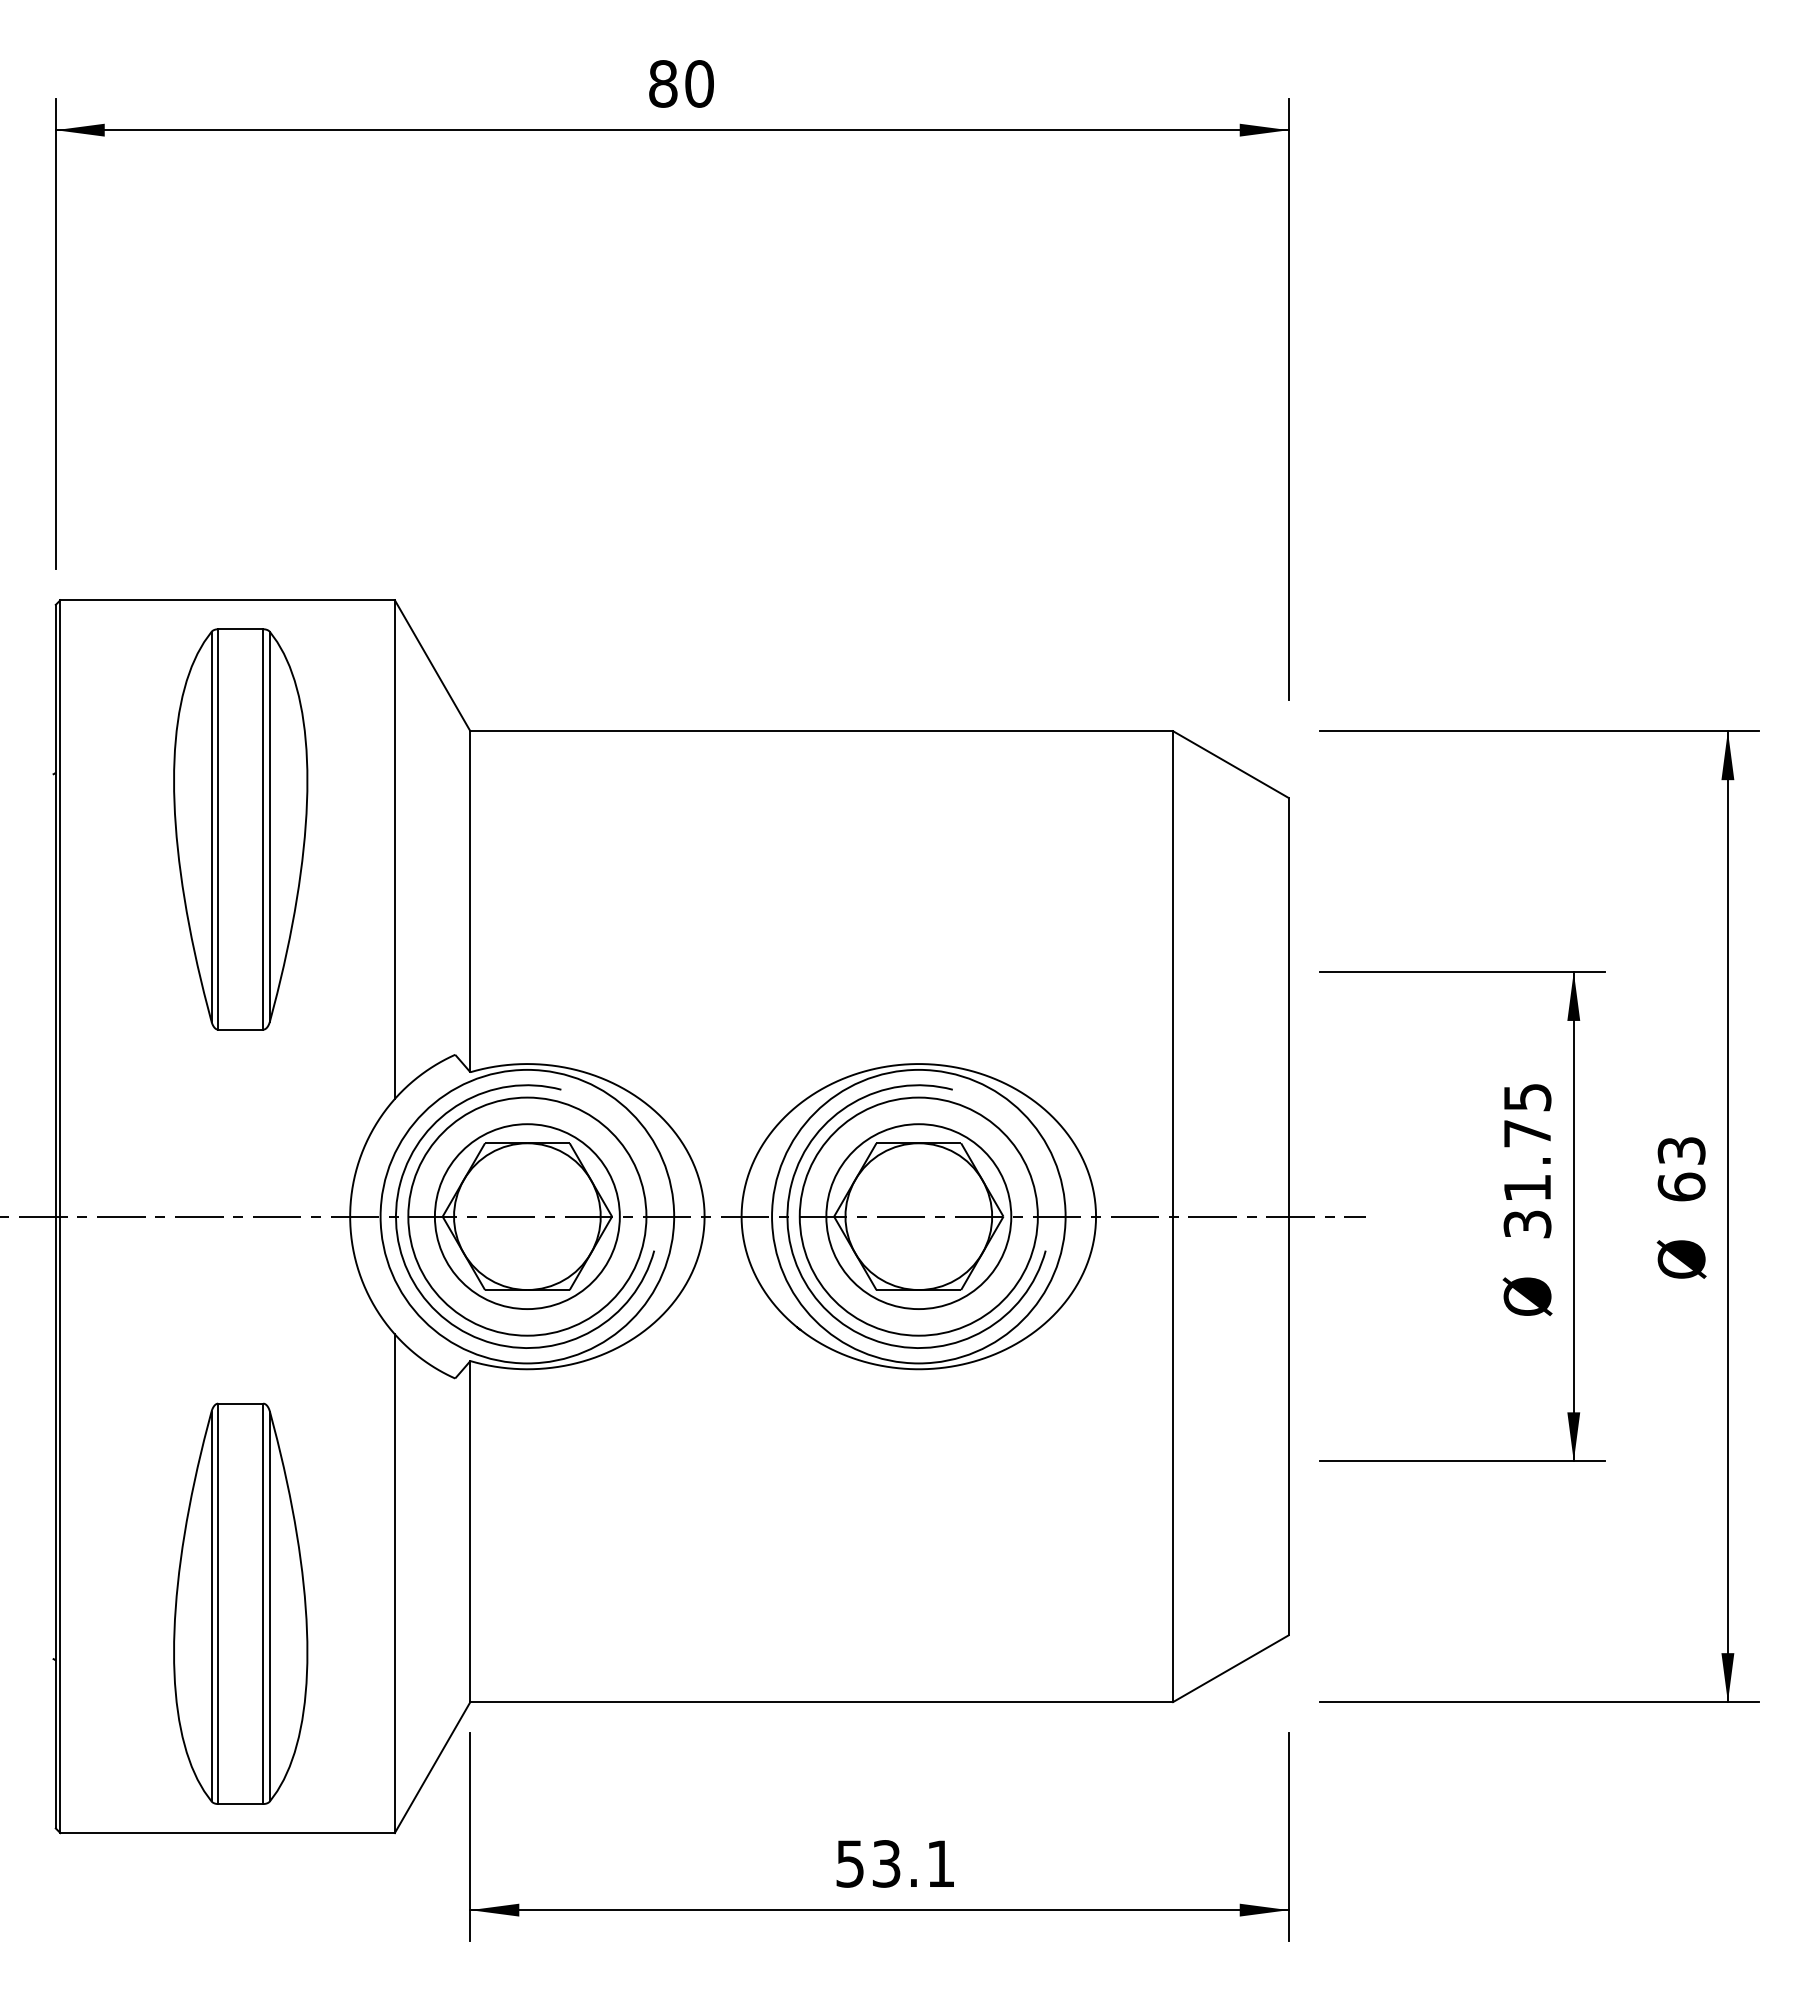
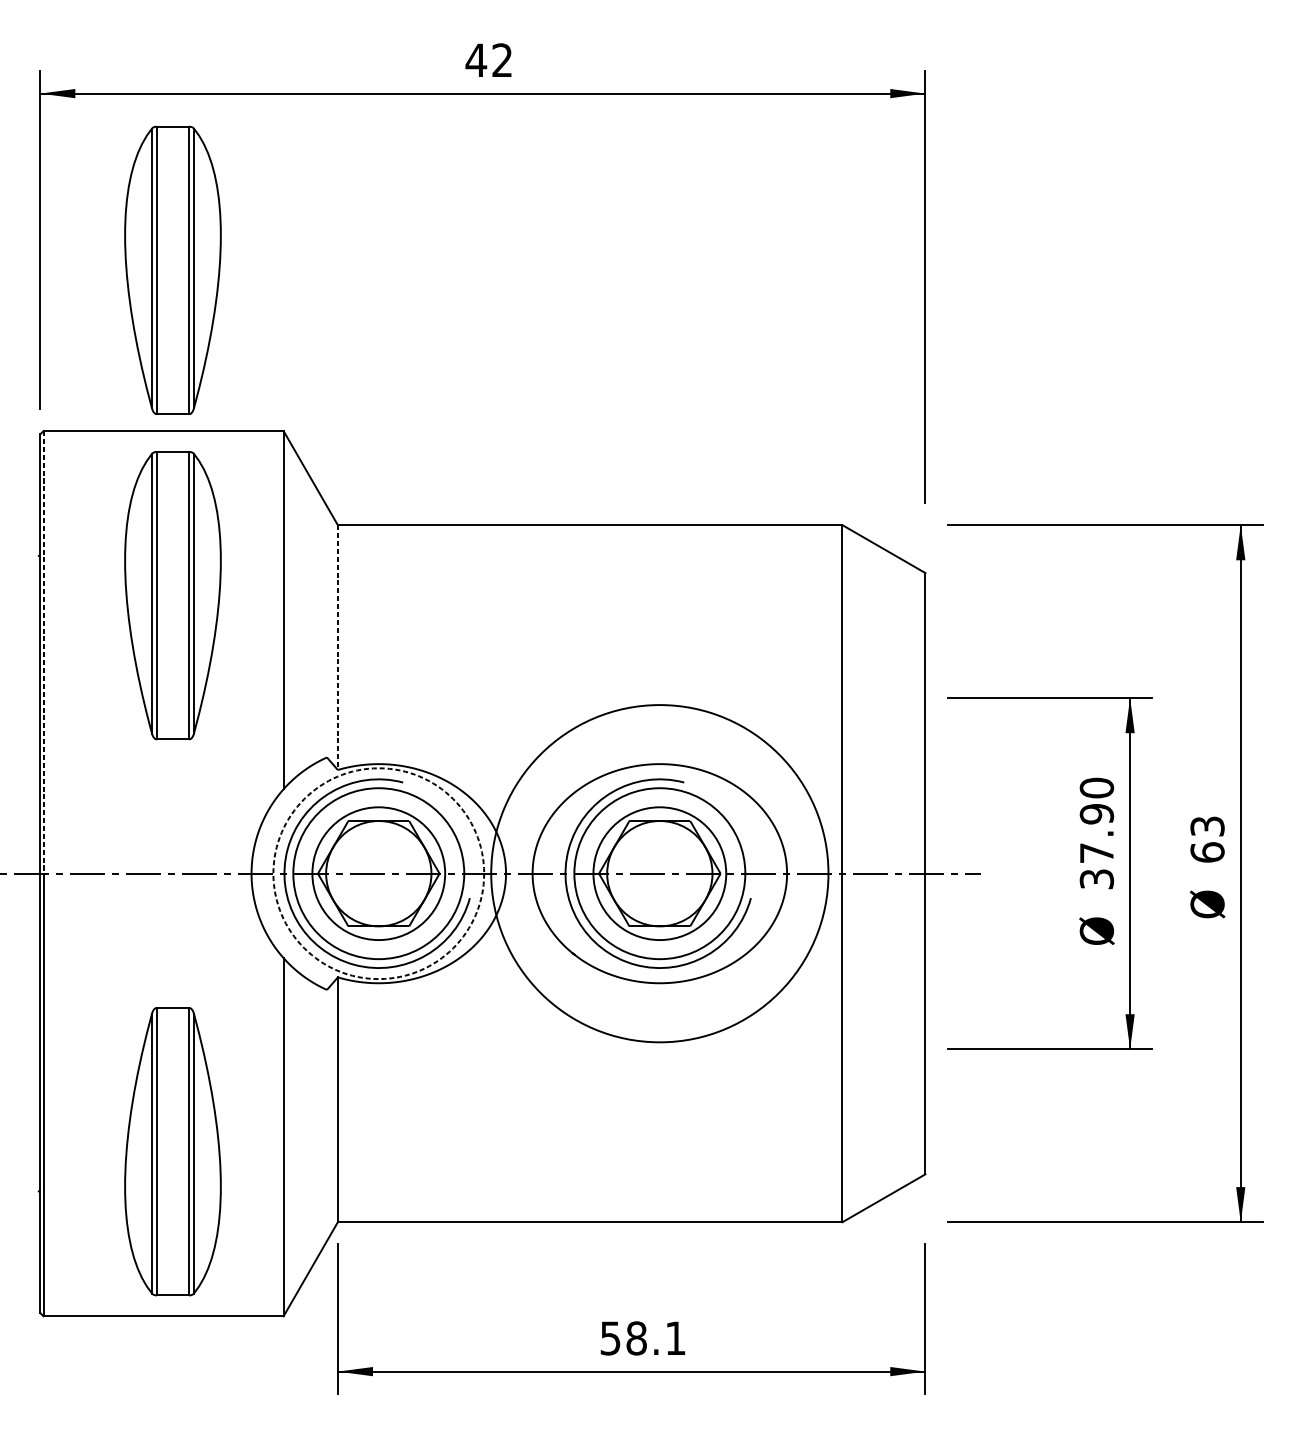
text: (680, 83) -> (488, 60), 80 -> 42
part: (240, 376) -> (172, 270), added
line: (470, 901) -> (337, 647), solid -> dashed
line: (60, 908) -> (43, 652), solid -> dashed
text: (1527, 1142) -> (1096, 820), 31.75 -> 37.90
circle: (527, 1216) -> (378, 873), solid -> dashed
circle: (918, 1216) -> (659, 873), size x1.6
text: (886, 1863) -> (636, 1338), 53.1 -> 58.1

